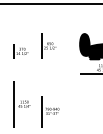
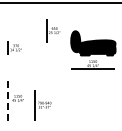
part: (48, 45) -> (53, 30), moved
line: (14, 104) -> (8, 98), solid -> dashed

